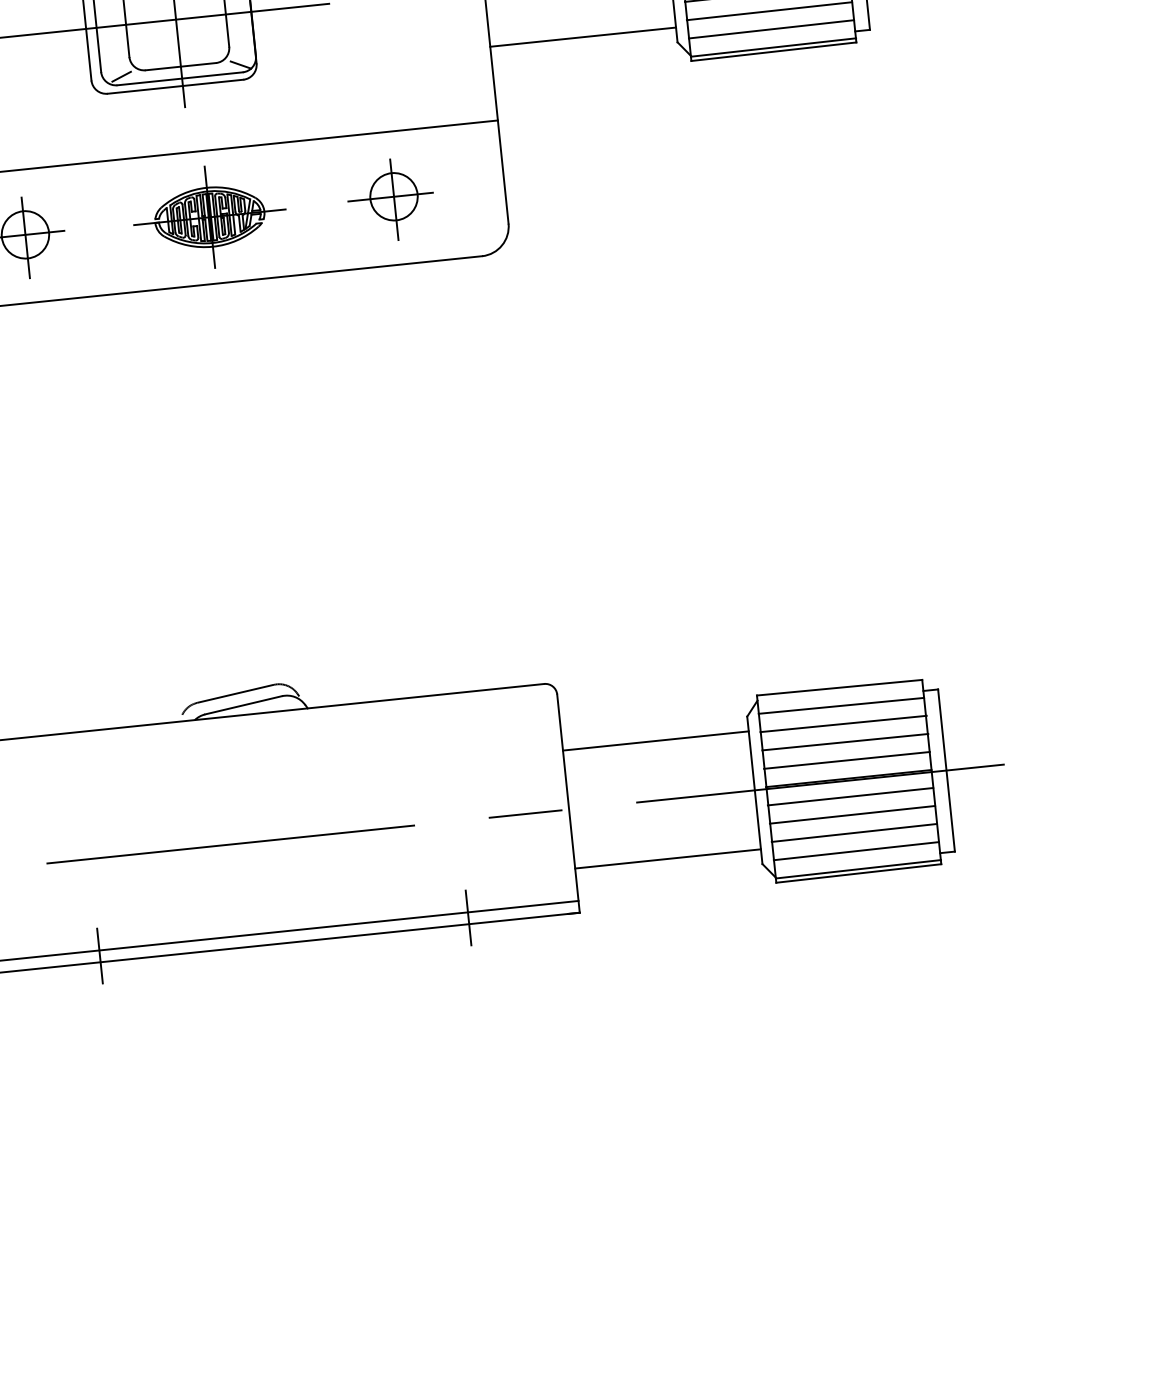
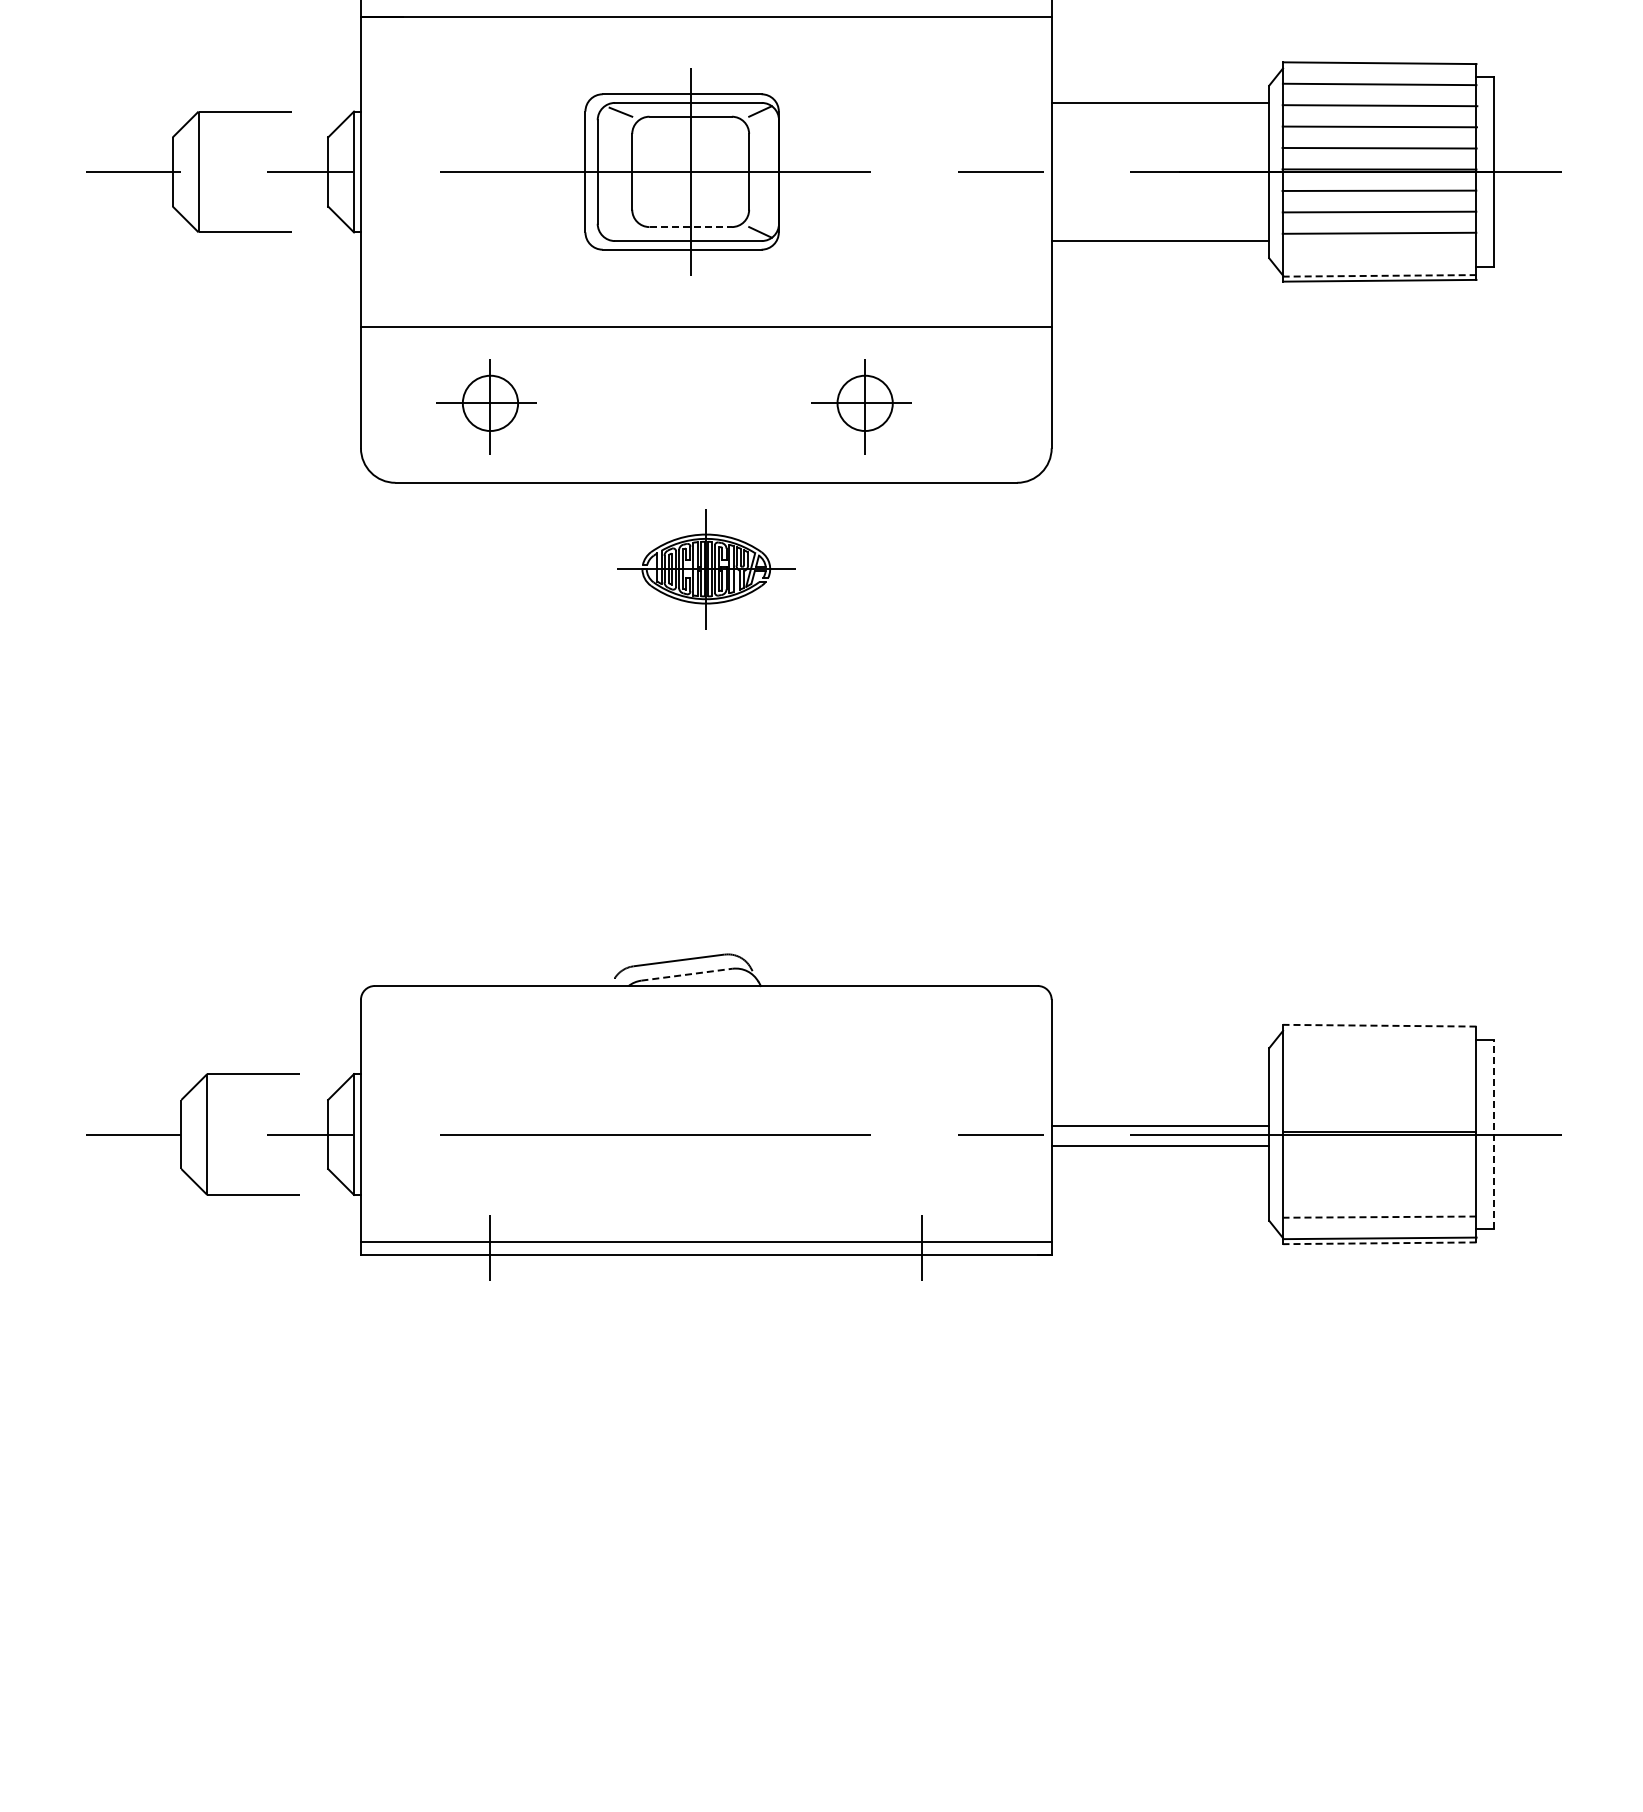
line: (771, 29) -> (1379, 254), removed
line: (773, 47) -> (1379, 275), solid -> dashed
line: (181, 66) -> (691, 227), solid -> dashed
line: (121, 76) -> (620, 231), removed
part: (391, 199) -> (861, 406), moved
part: (210, 217) -> (706, 569), moved
line: (839, 687) -> (1379, 1025), solid -> dashed
line: (243, 705) -> (686, 974), solid -> dashed
line: (841, 705) -> (1379, 1046), removed
line: (843, 723) -> (1379, 1067), removed
line: (655, 741) -> (1160, 1126), moved
line: (845, 742) -> (1379, 1089), removed
line: (846, 760) -> (1379, 1110), removed
line: (946, 770) -> (1493, 1134), solid -> dashed
line: (850, 796) -> (1379, 1153), removed
line: (852, 814) -> (1379, 1174), removed
line: (854, 832) -> (1379, 1195), removed
line: (856, 851) -> (1379, 1217), solid -> dashed
line: (668, 858) -> (1160, 1145), moved
line: (858, 873) -> (1379, 1243), solid -> dashed

